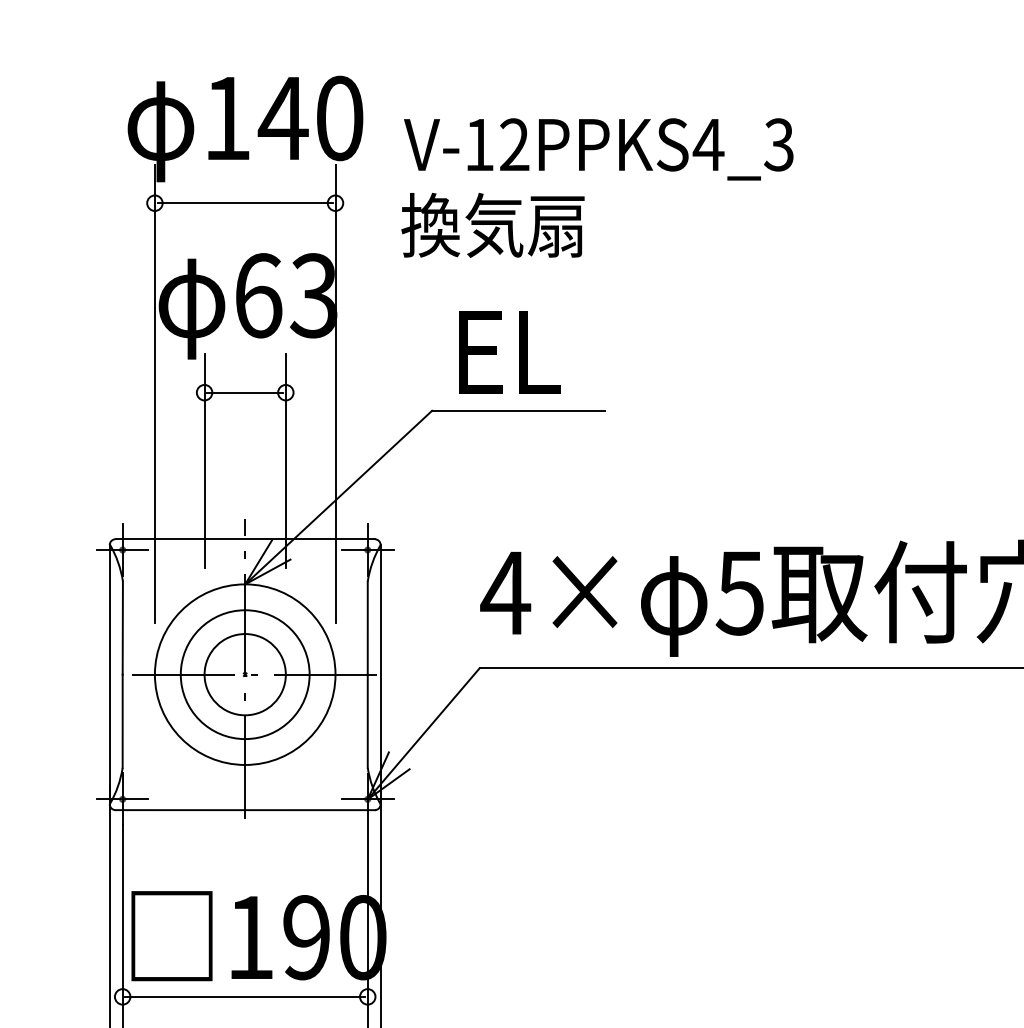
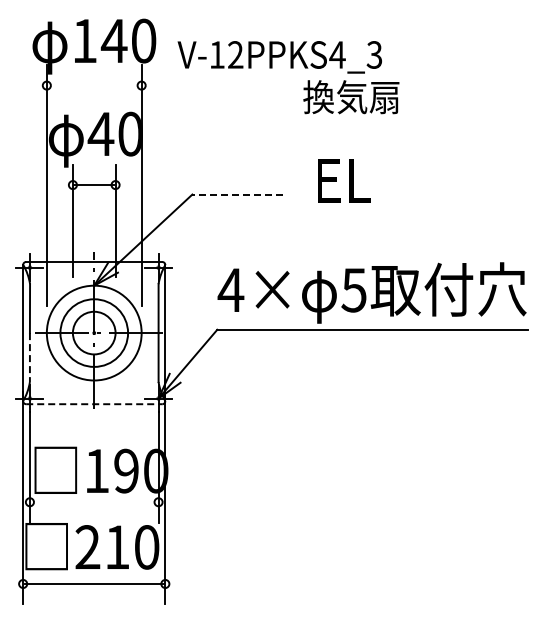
line: (245, 203) -> (94, 85), removed
text: (493, 225) -> (351, 97), moved
text: (281, 294) -> (113, 133), 63 -> 40
text: (510, 351) -> (344, 180), moved
line: (518, 410) -> (237, 194), solid -> dashed
line: (121, 723) -> (29, 358), solid -> dashed
line: (245, 810) -> (94, 404), solid -> dashed
line: (245, 997) -> (94, 502), removed

